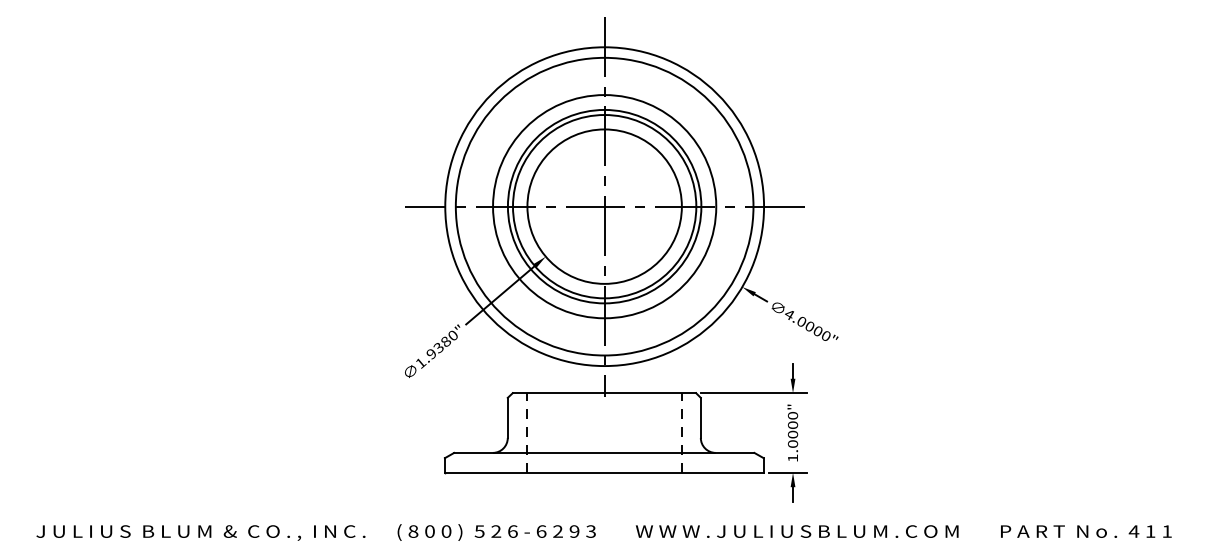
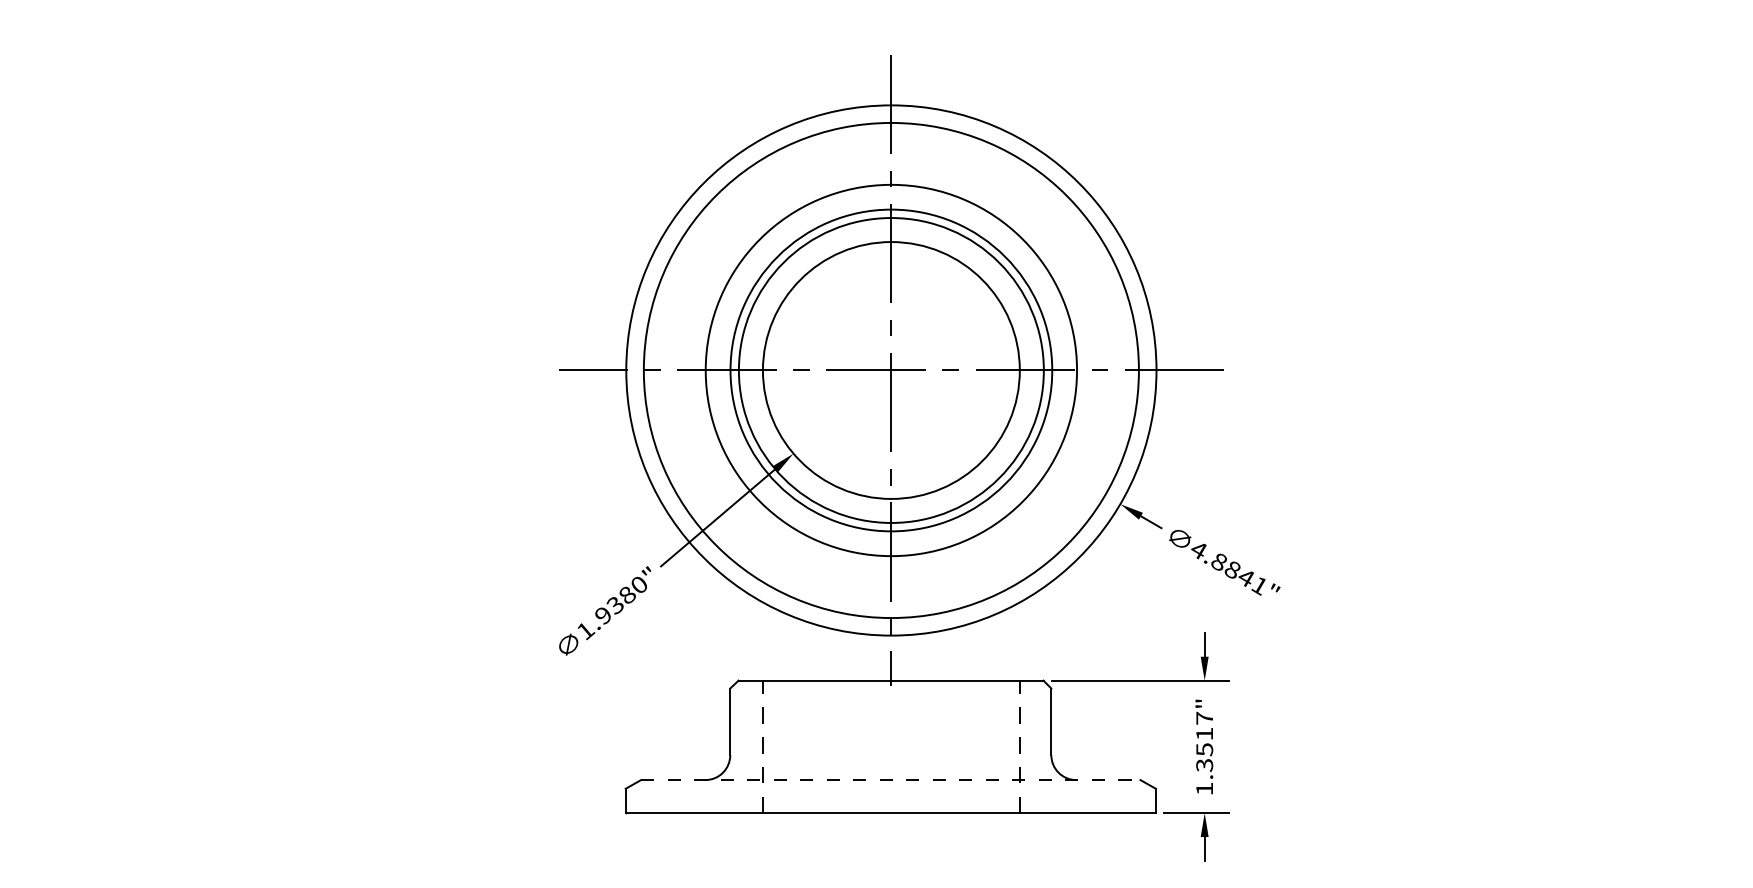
text: (813, 329) -> (1238, 574), 4.0000" -> 4.8841"
text: (792, 429) -> (1203, 741), 1.0000" -> 1.3517"
line: (604, 452) -> (891, 779), solid -> dashed

